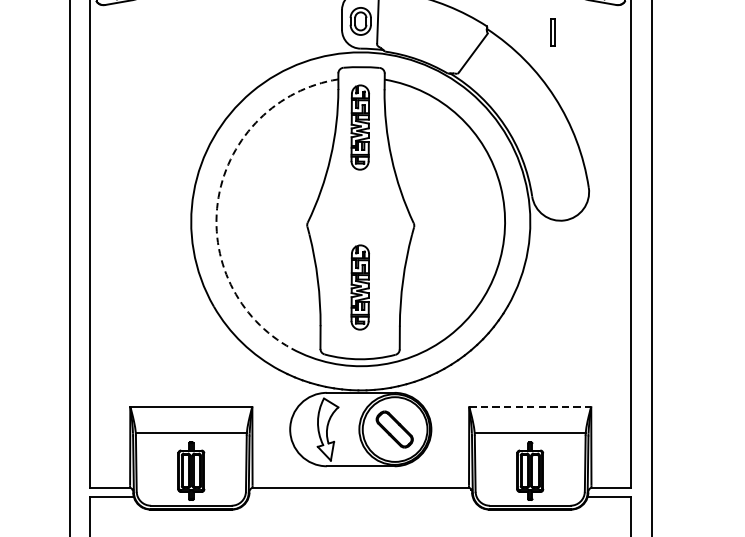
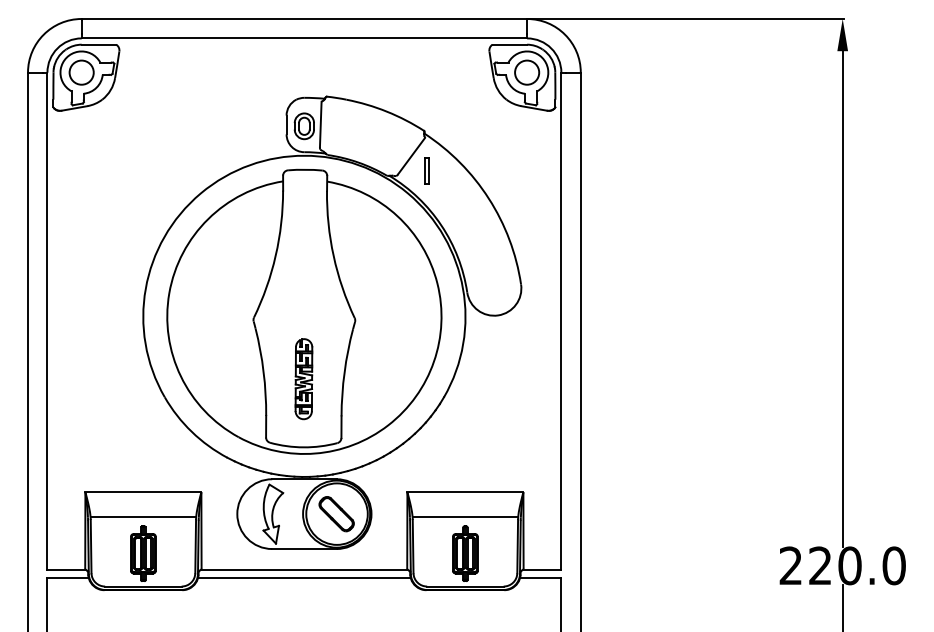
part: (552, 32) -> (426, 170), moved
part: (359, 127) -> (303, 227), removed
arc: (218, 197) -> (169, 293), dashed -> solid
line: (530, 406) -> (465, 492), dashed -> solid
line: (360, 497) -> (304, 578), added

